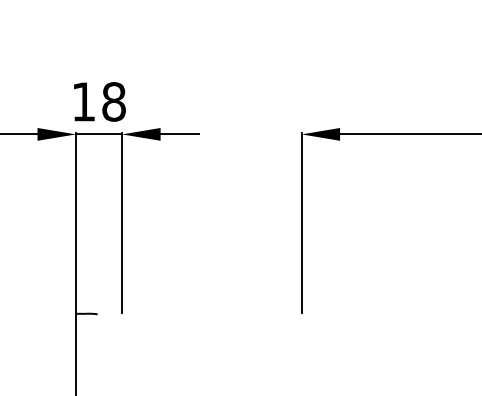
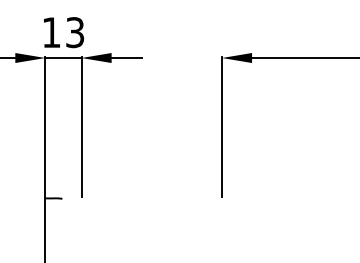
text: (113, 101) -> (74, 32), 18 -> 13

